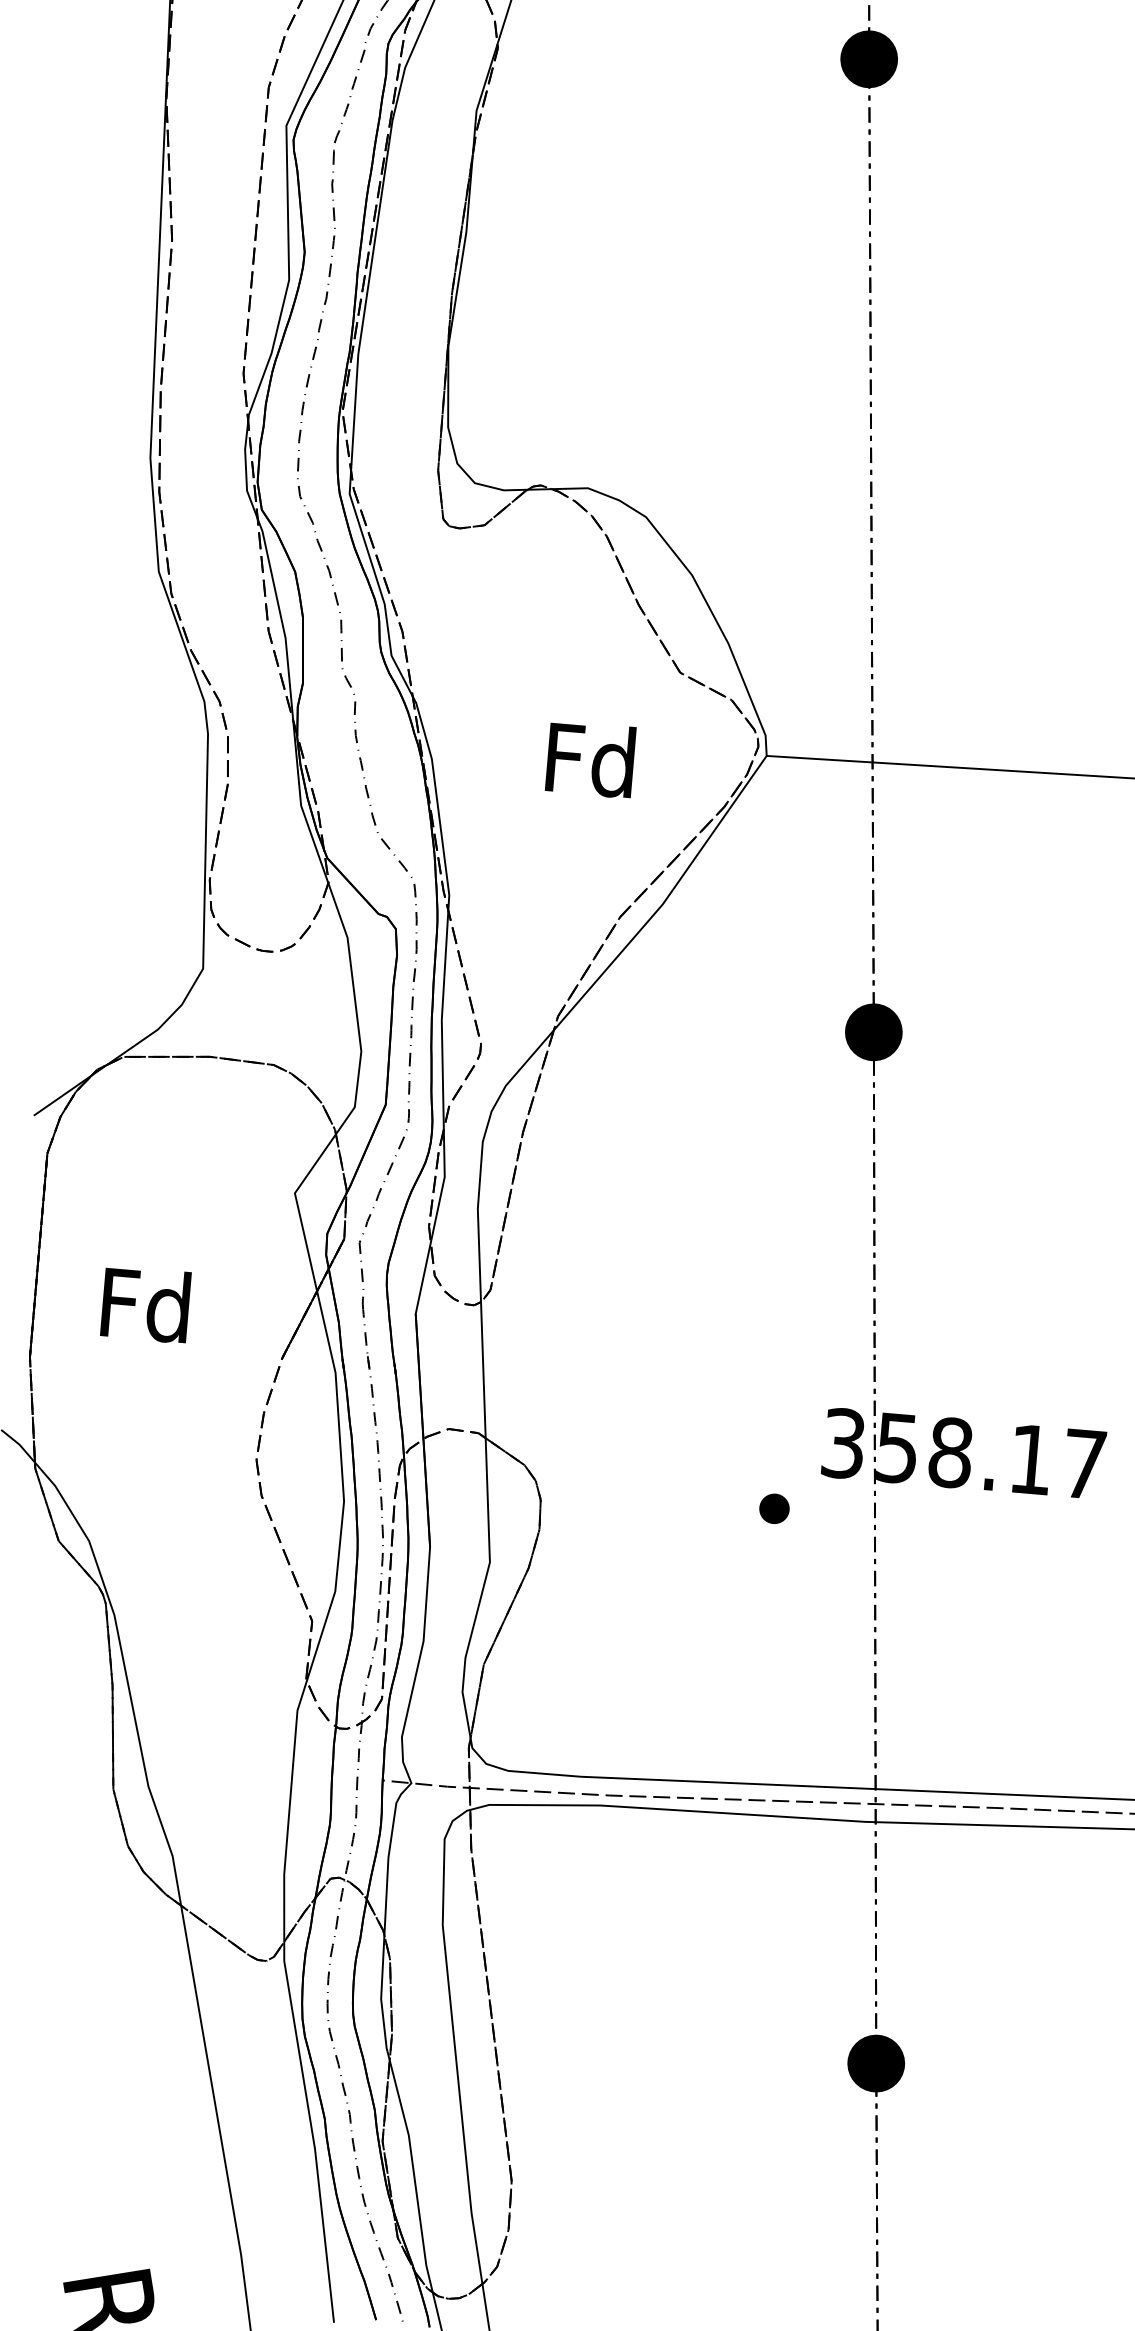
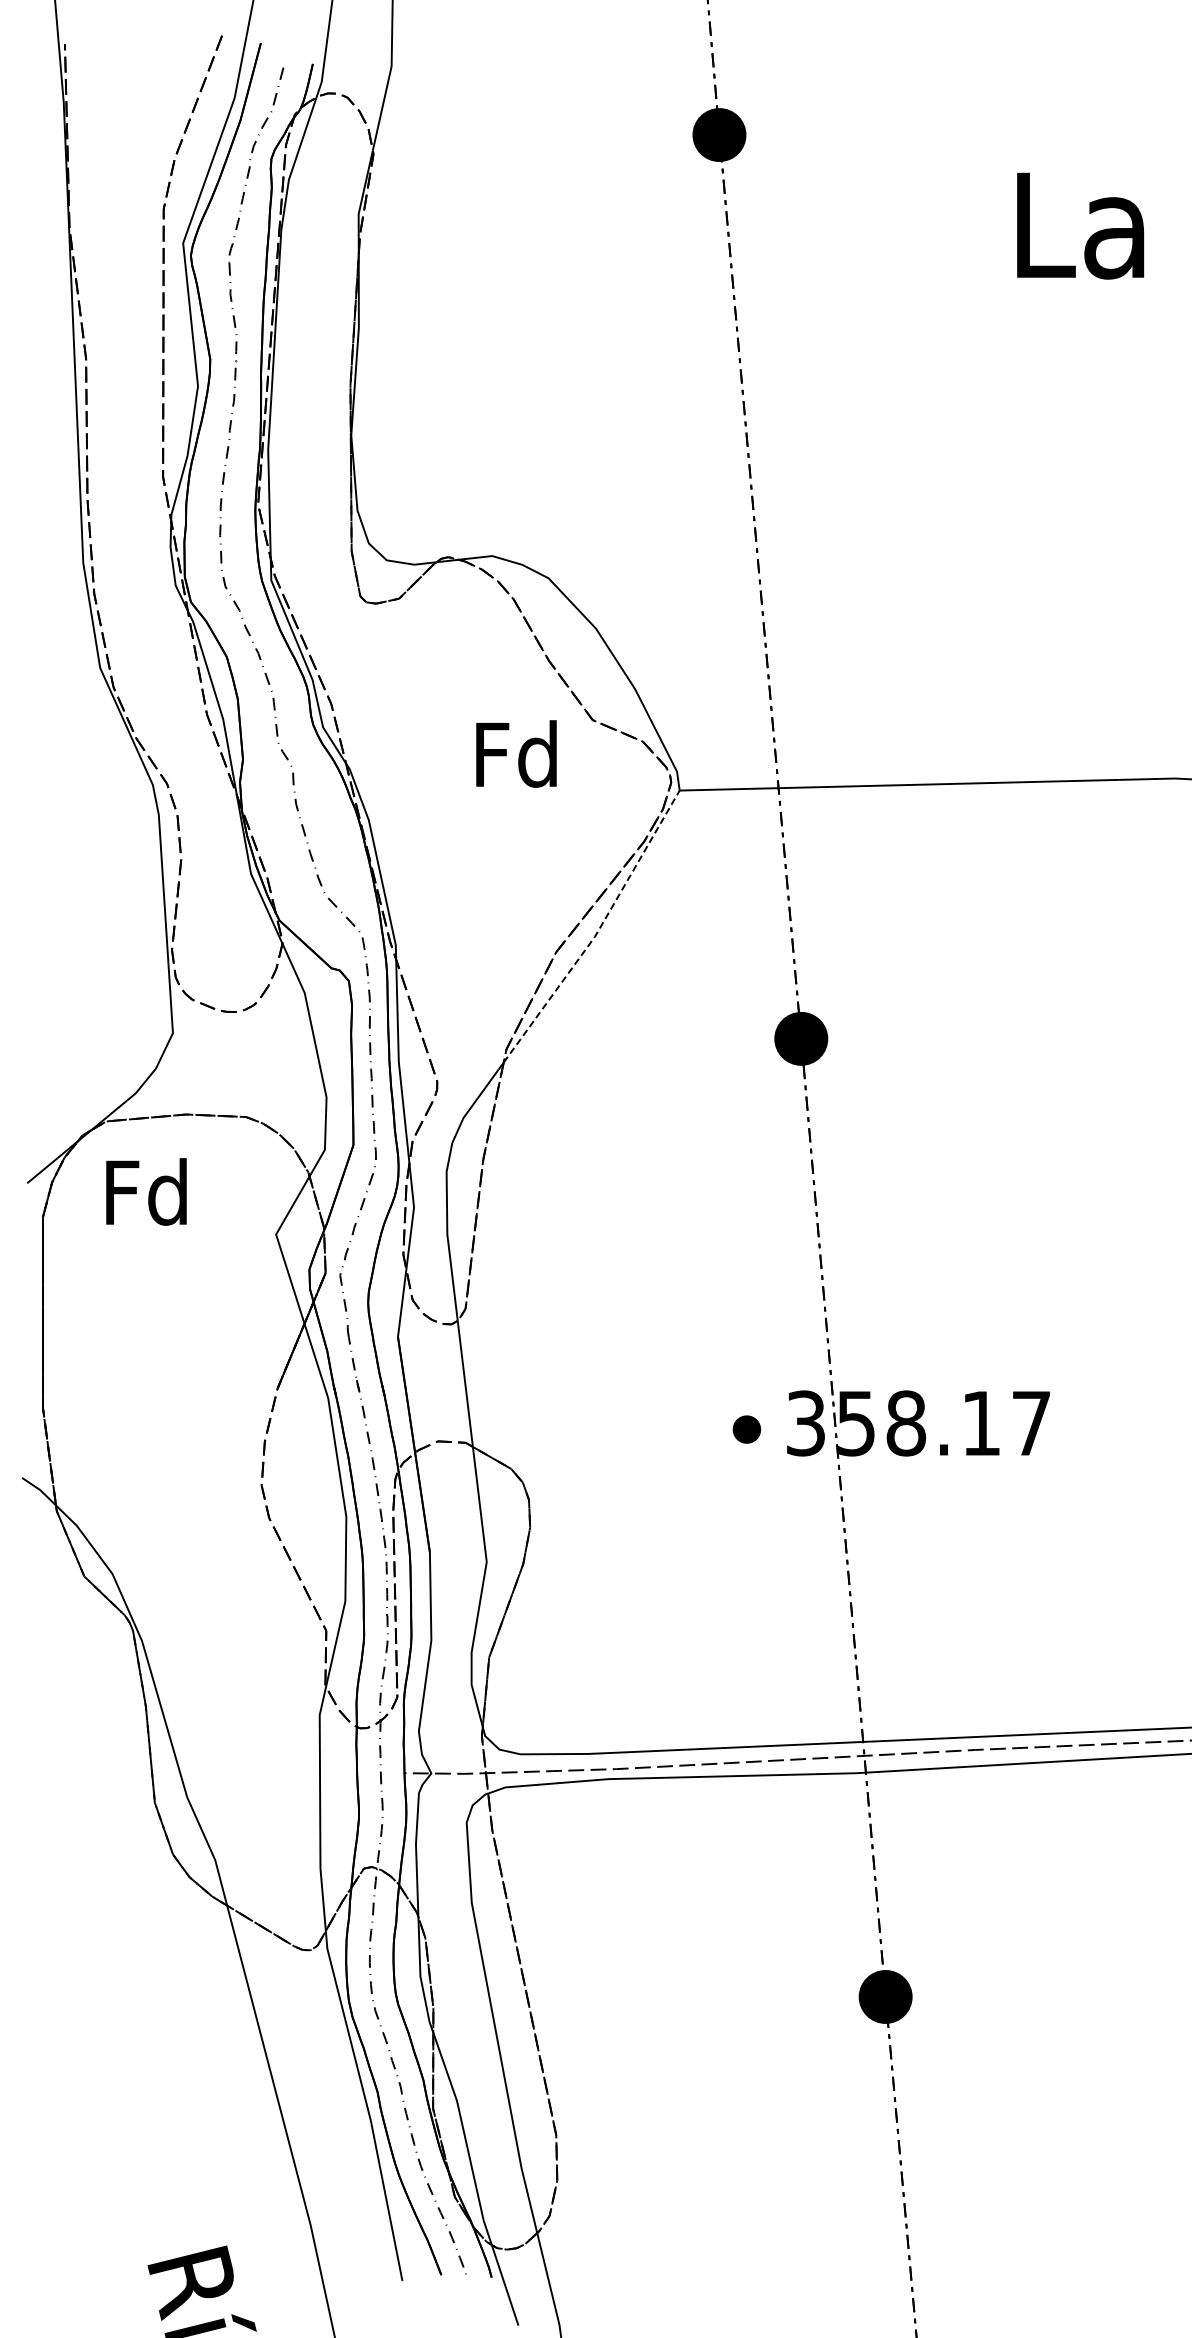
text: (590, 759) -> (516, 753), moved
line: (667, 897) -> (598, 930), solid -> dashed
text: (145, 1304) -> (146, 1191), moved
part: (774, 1508) -> (746, 1429), moved

